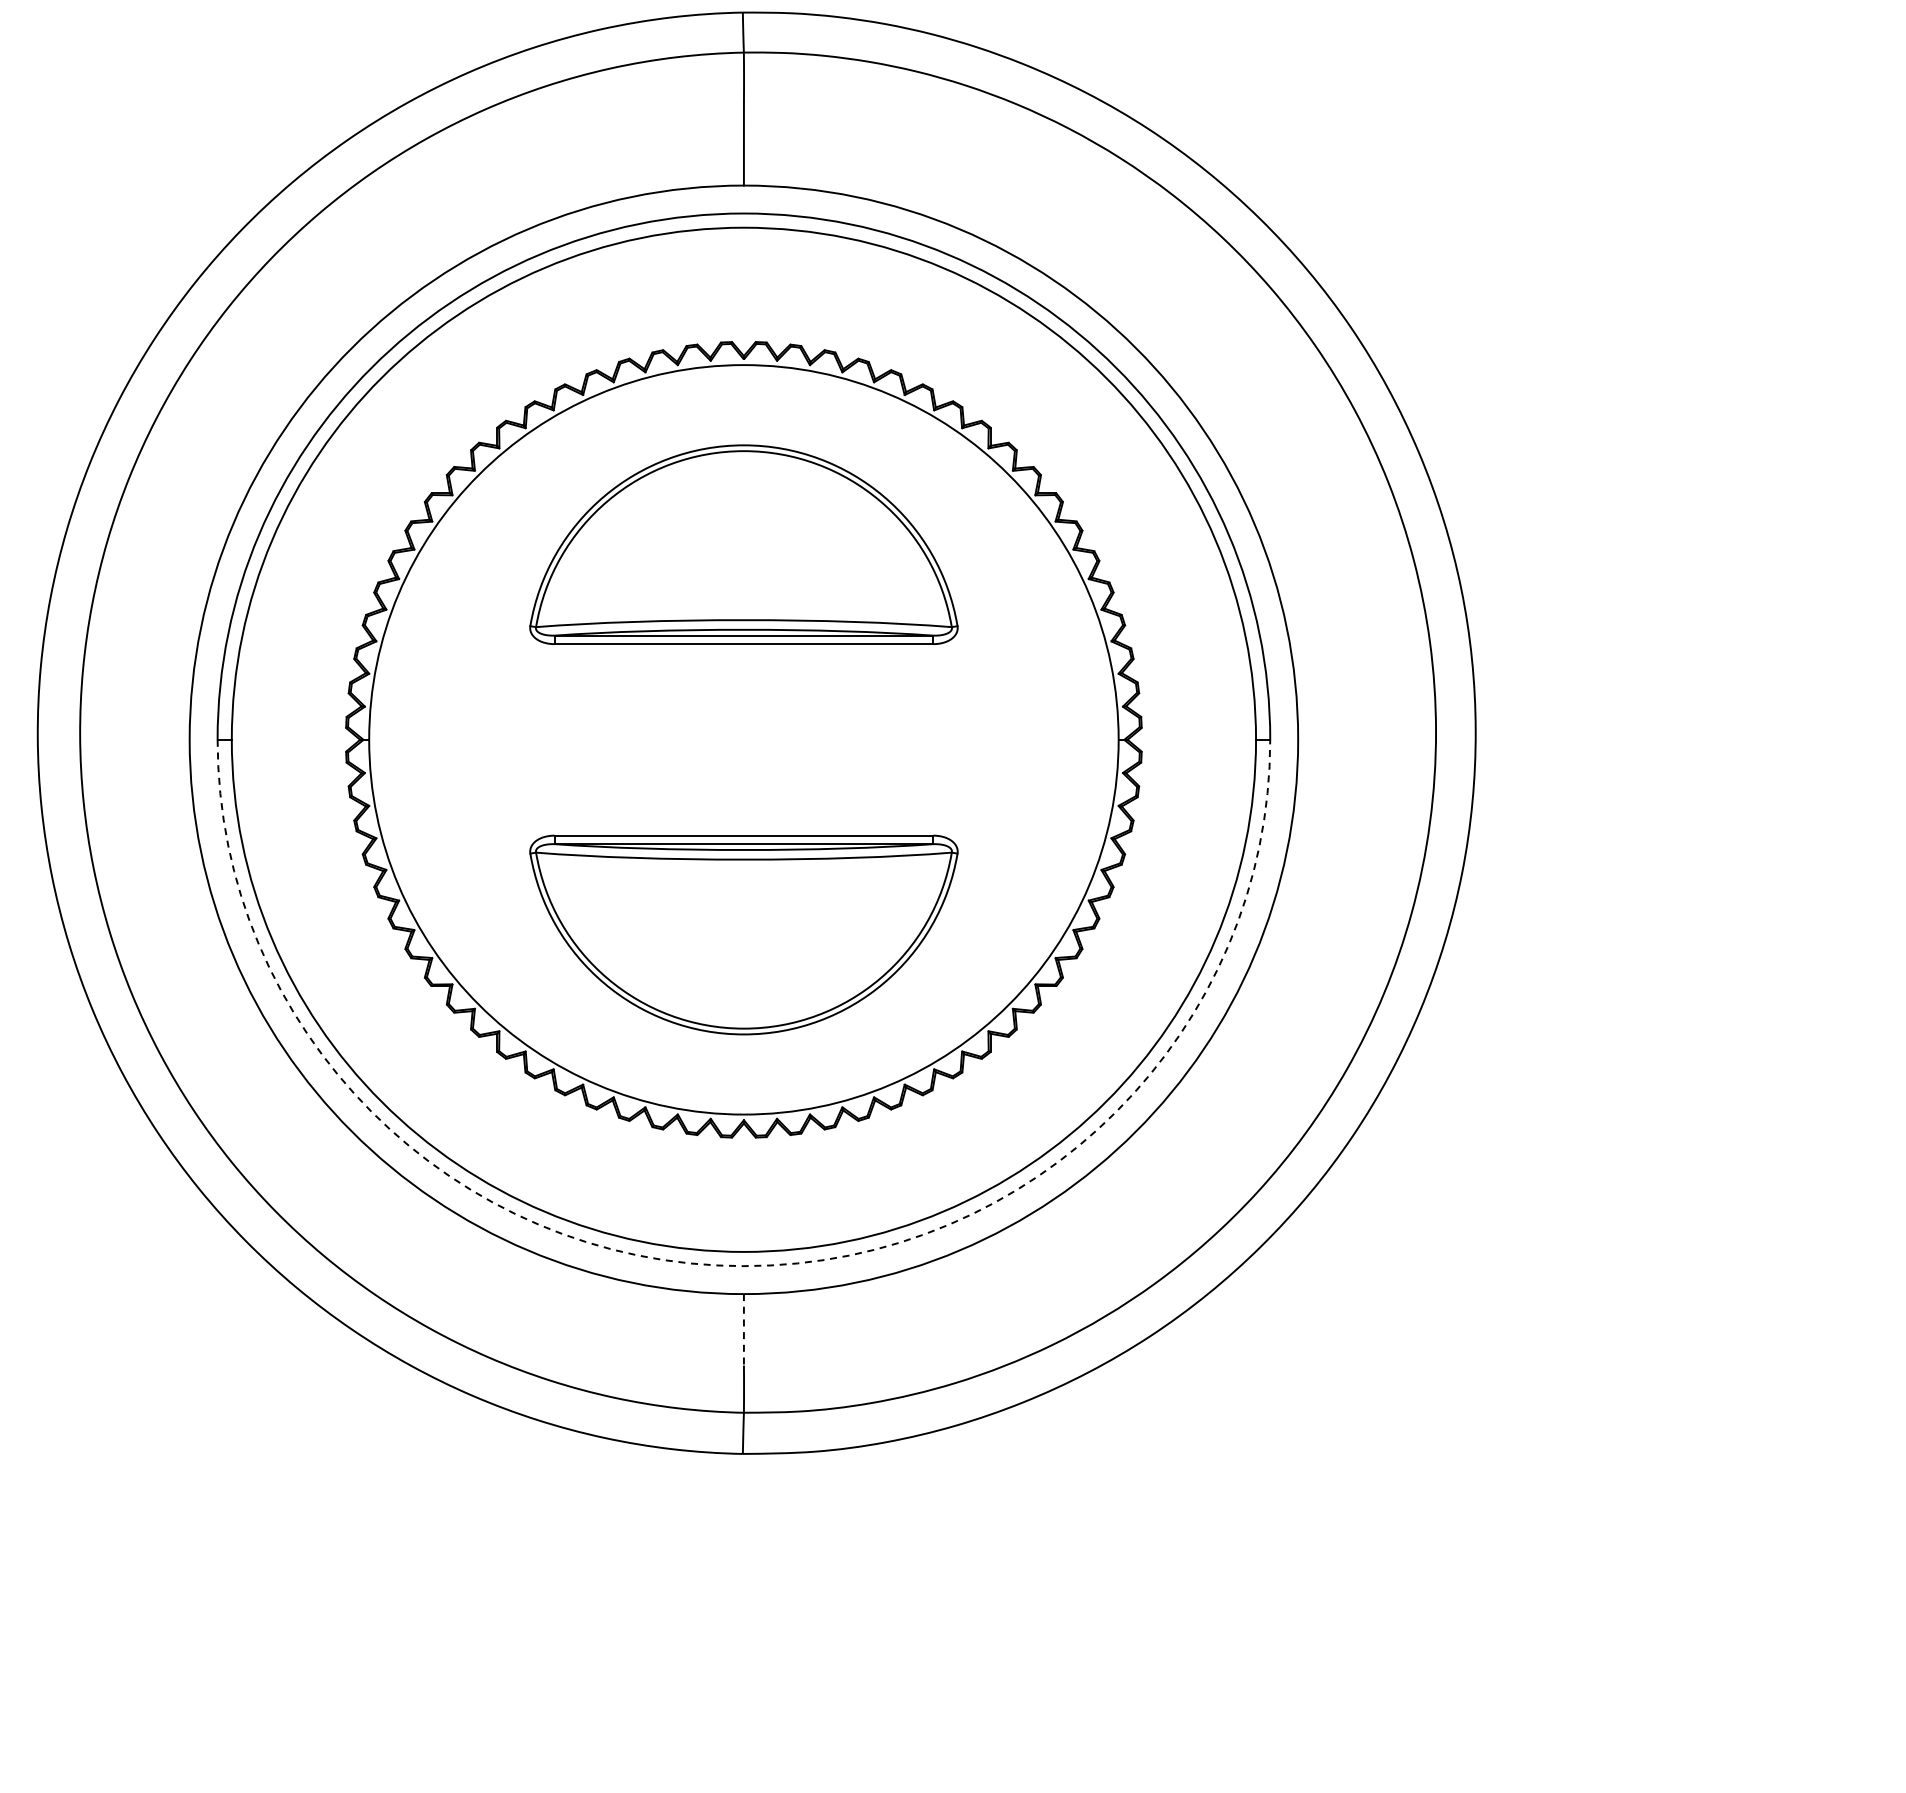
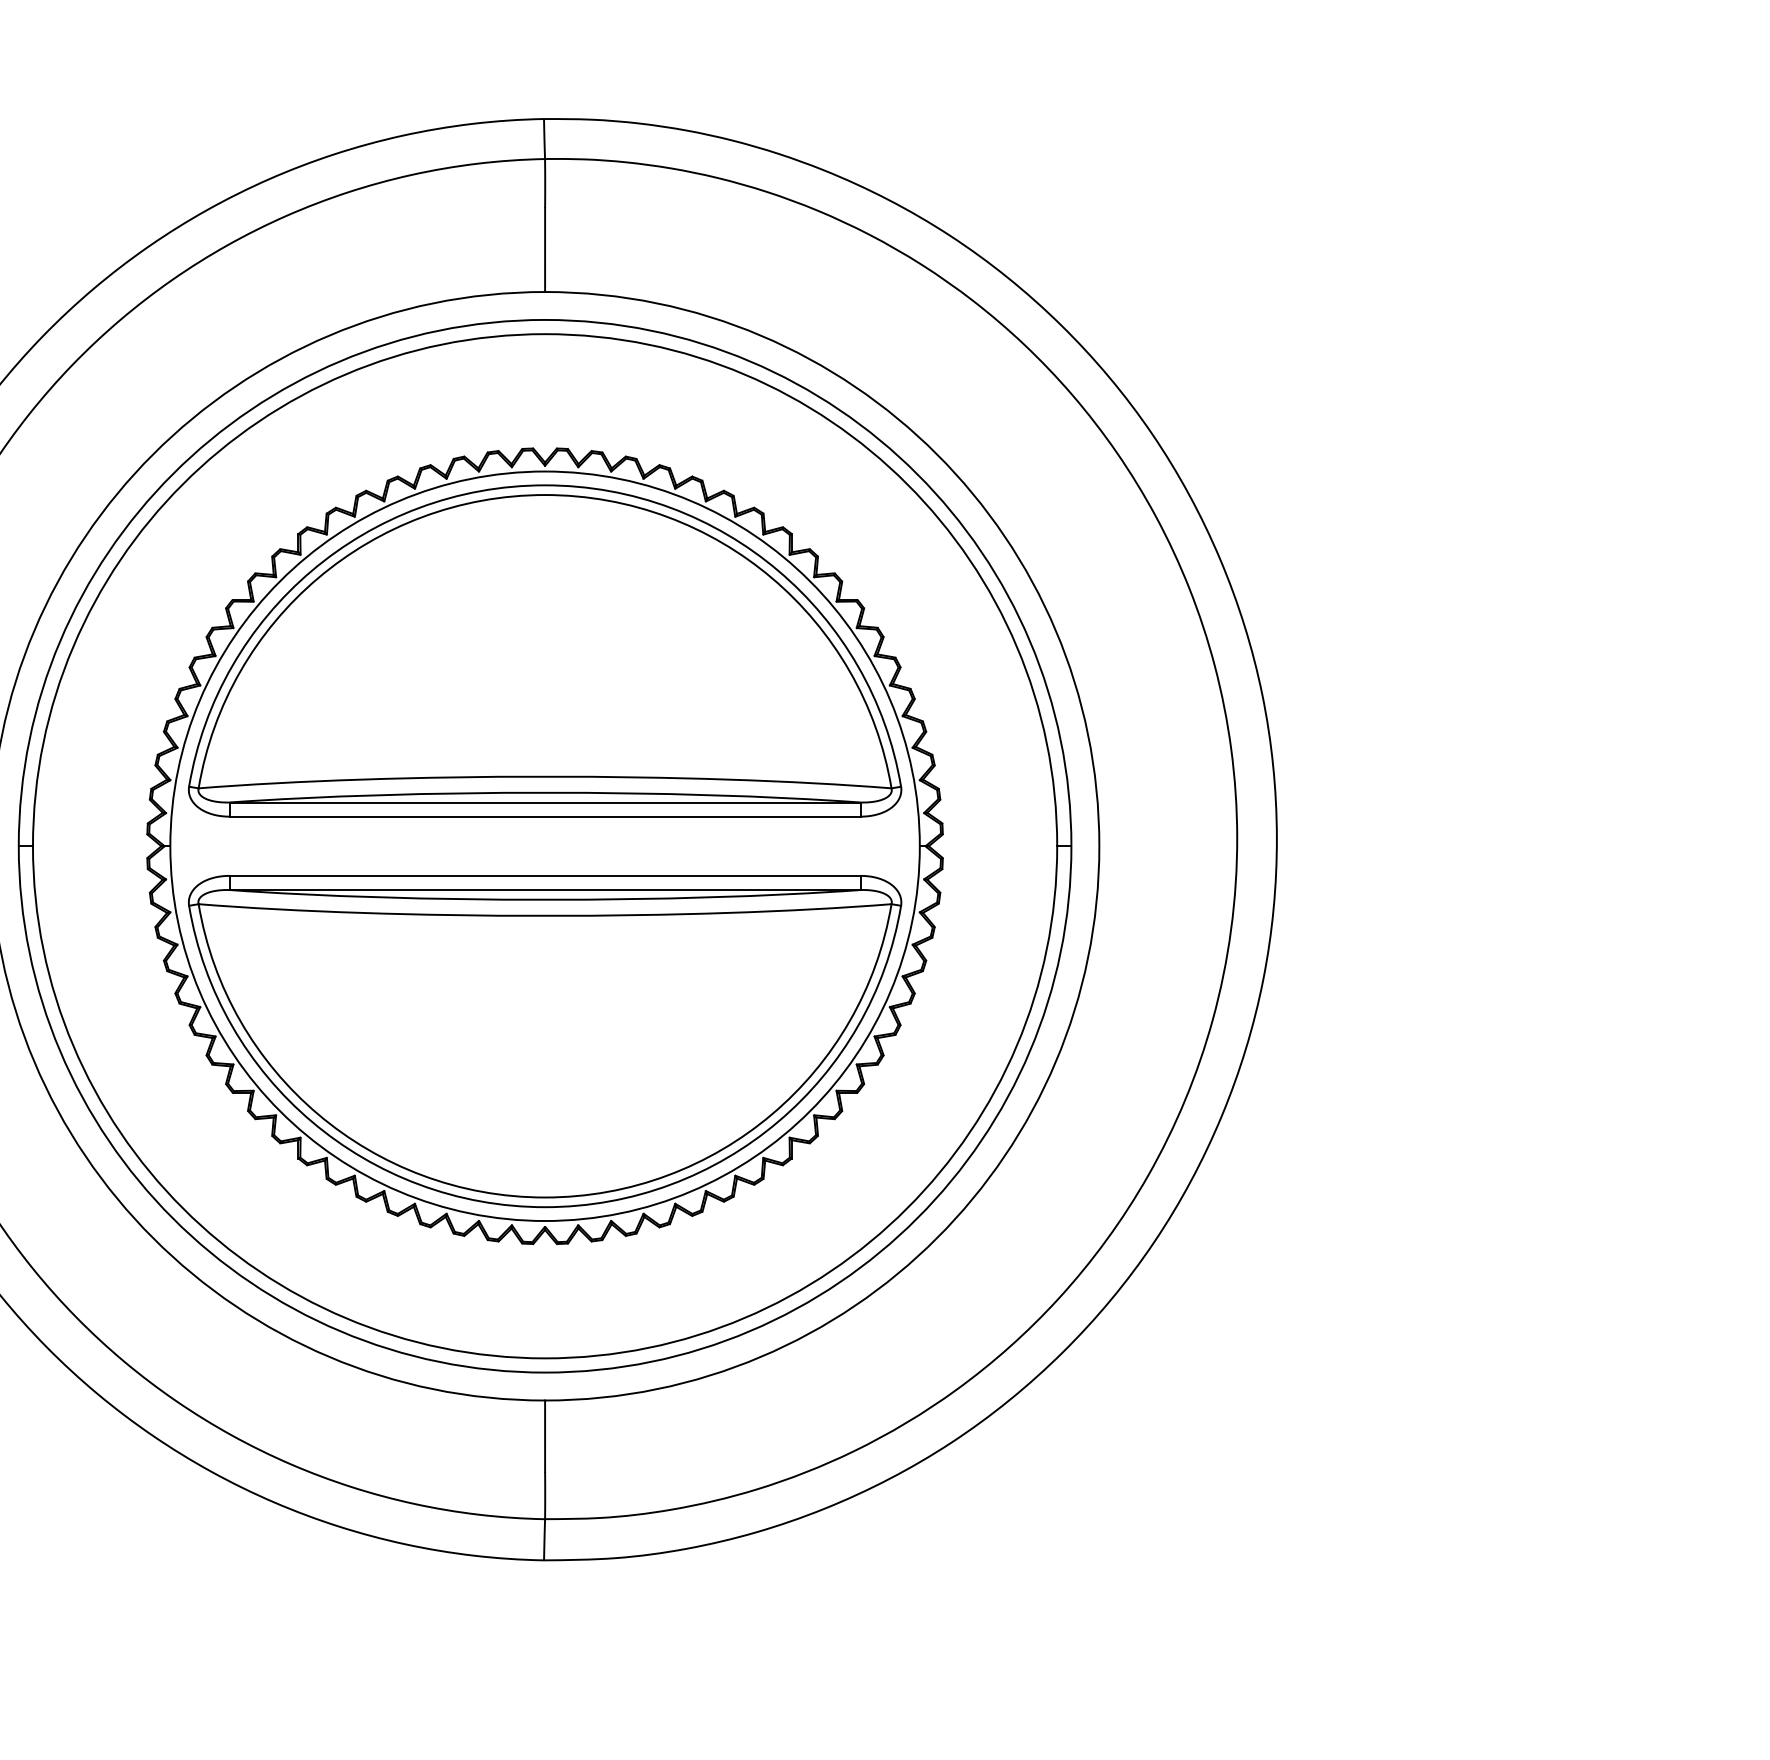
part: (743, 544) -> (544, 650), size x1.67
part: (743, 934) -> (544, 1040), size x1.67
arc: (743, 1266) -> (544, 1372), dashed -> solid
line: (743, 1329) -> (544, 1435), dashed -> solid

